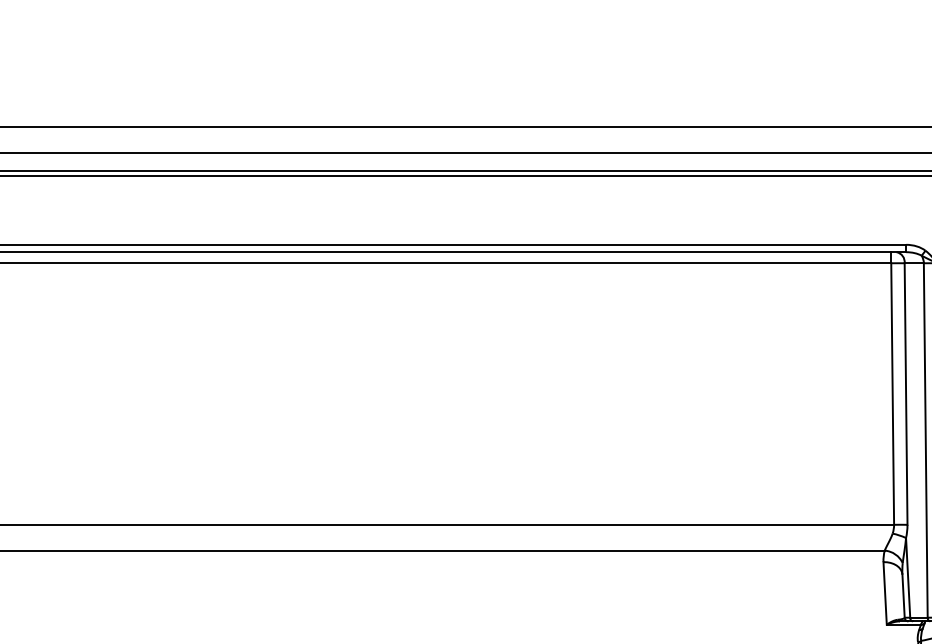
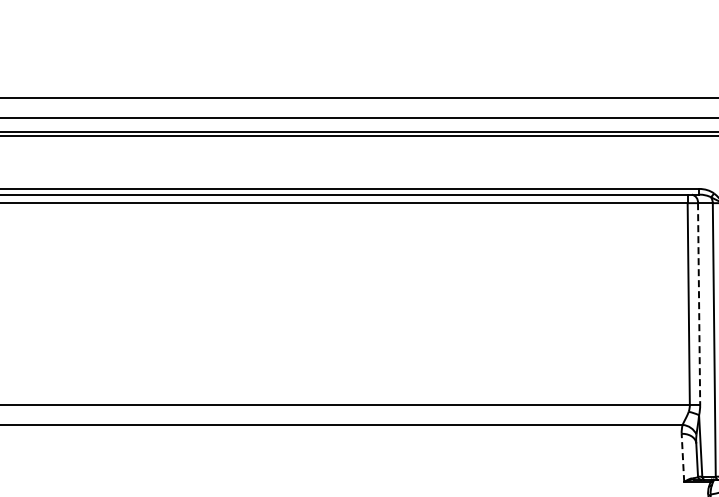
line: (906, 394) -> (699, 304), solid -> dashed
line: (884, 592) -> (682, 457), solid -> dashed

